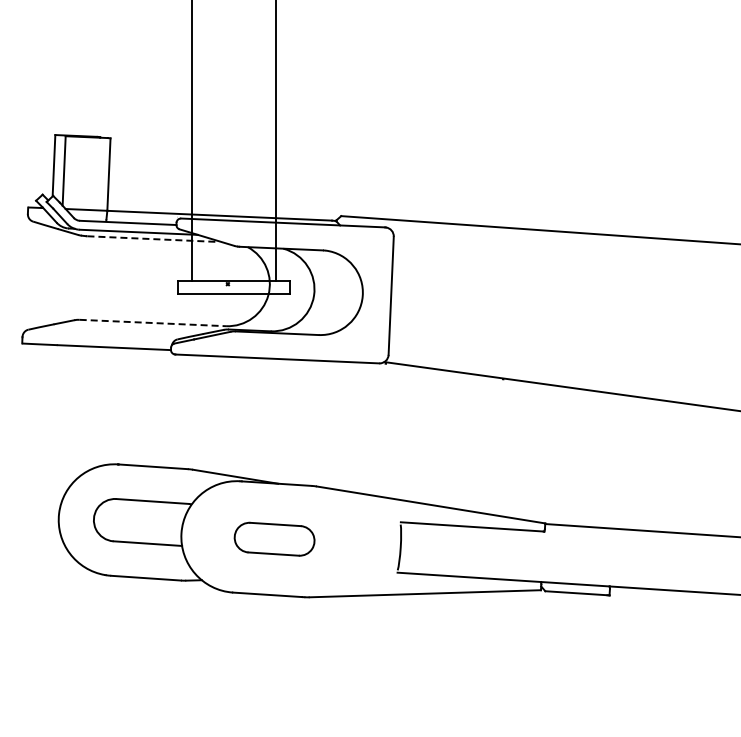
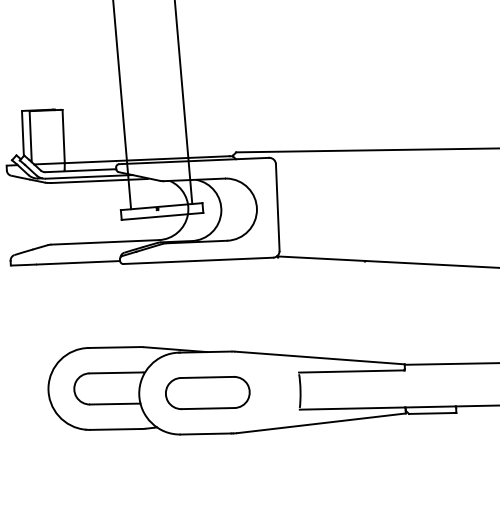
line: (153, 239) -> (100, 181), dashed -> solid
line: (153, 323) -> (105, 242), dashed -> solid
part: (274, 538) -> (207, 392), size x1.43

